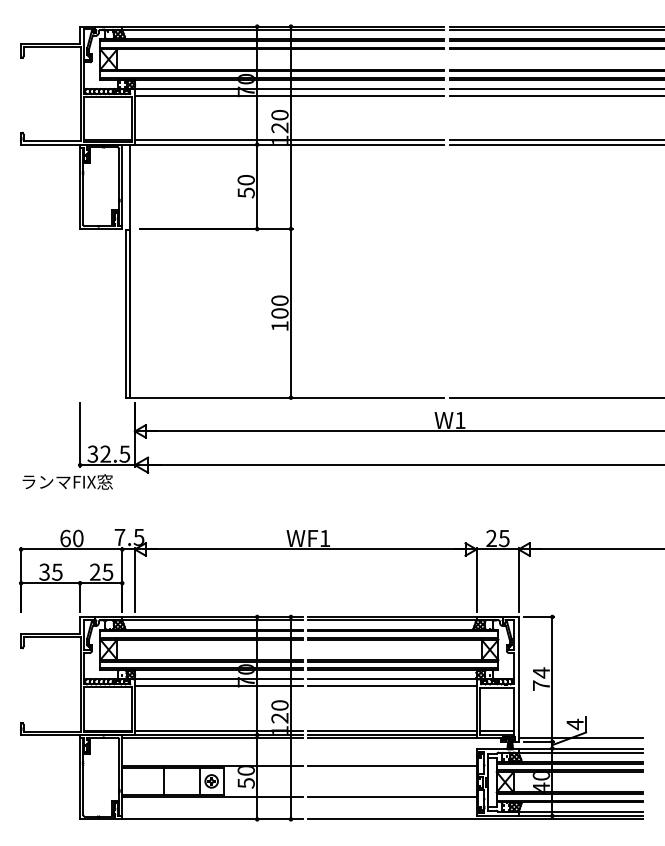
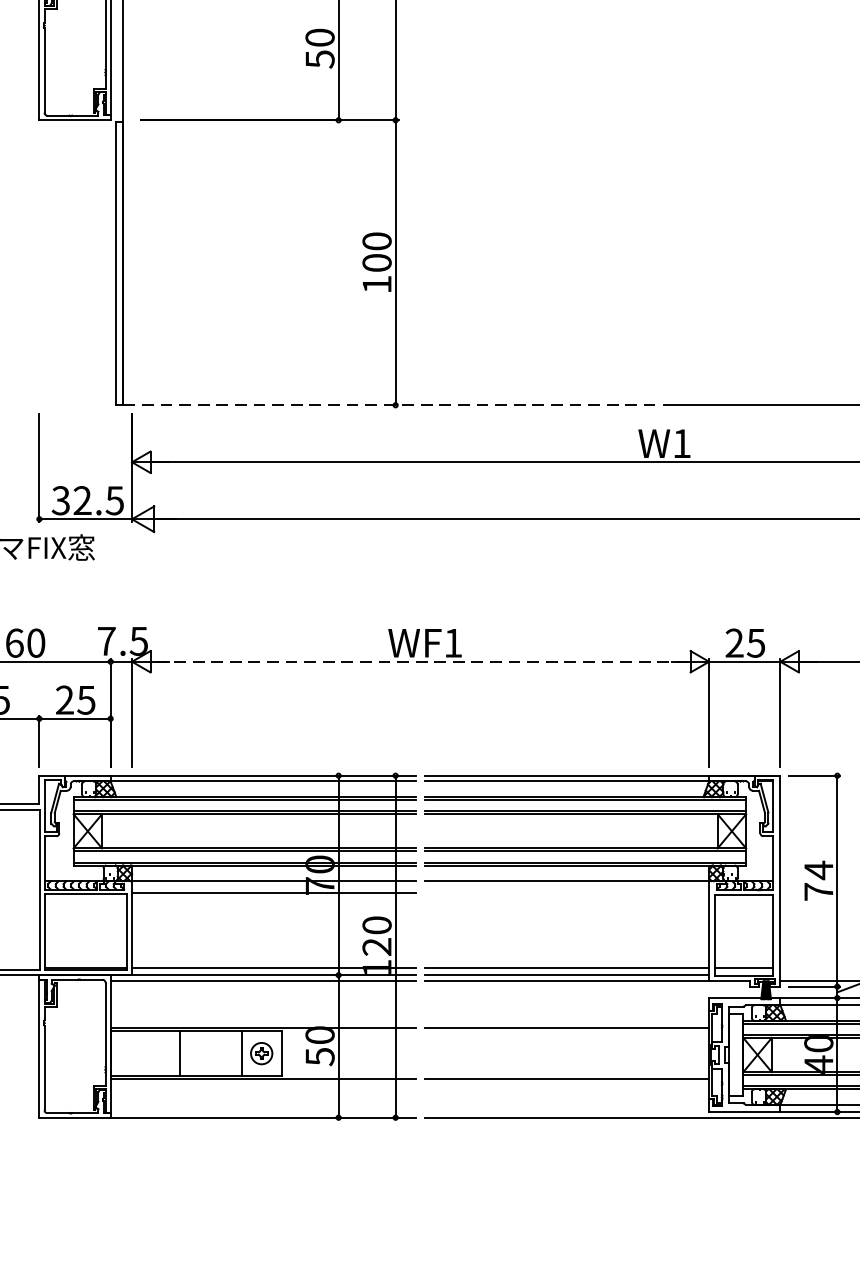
line: (287, 397) -> (389, 404), solid -> dashed
line: (305, 549) -> (420, 661), solid -> dashed
line: (392, 686) -> (567, 893), removed

